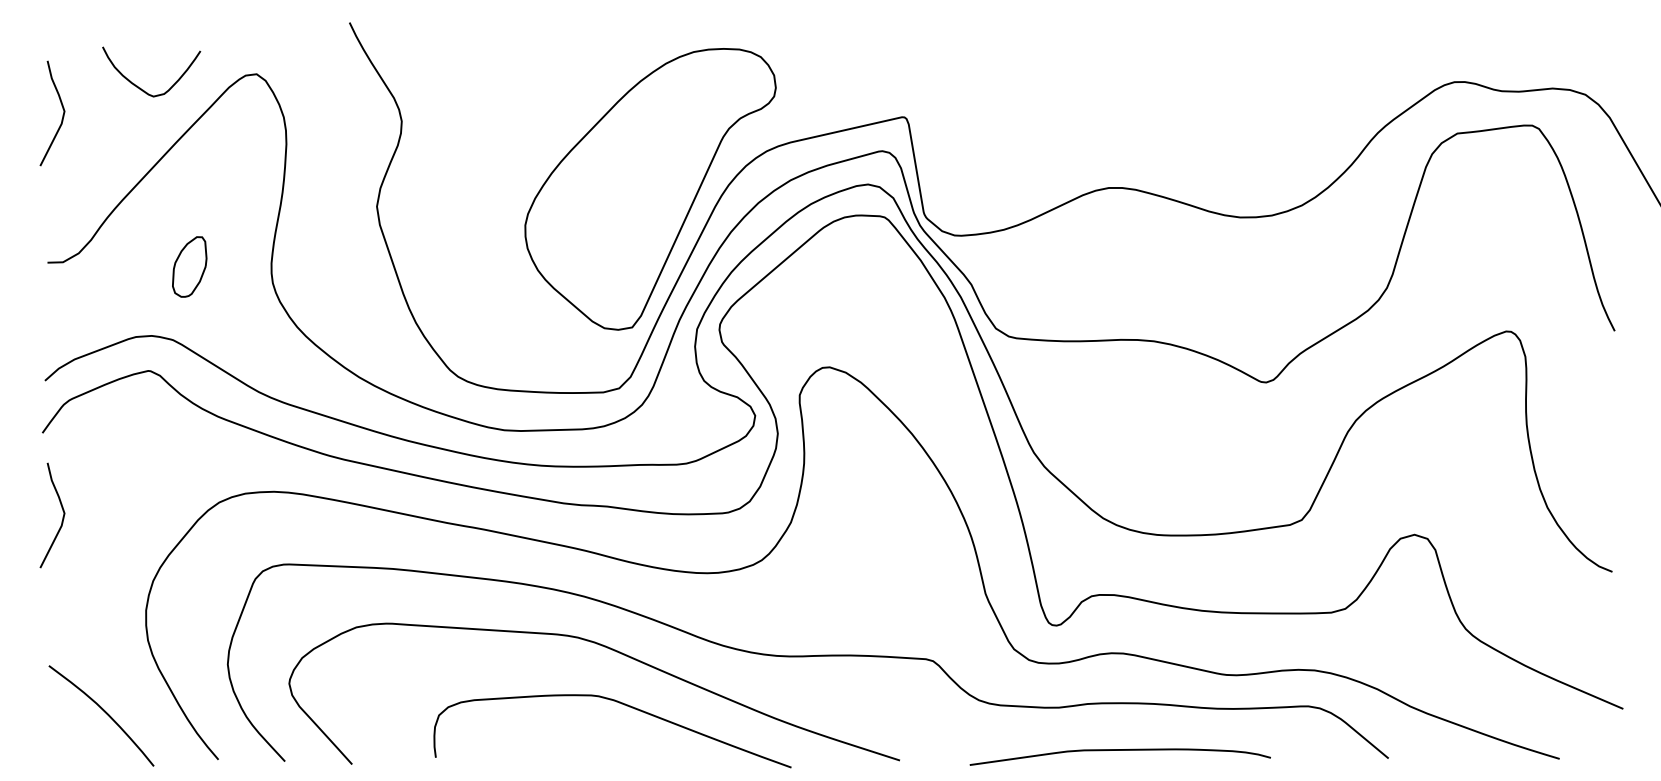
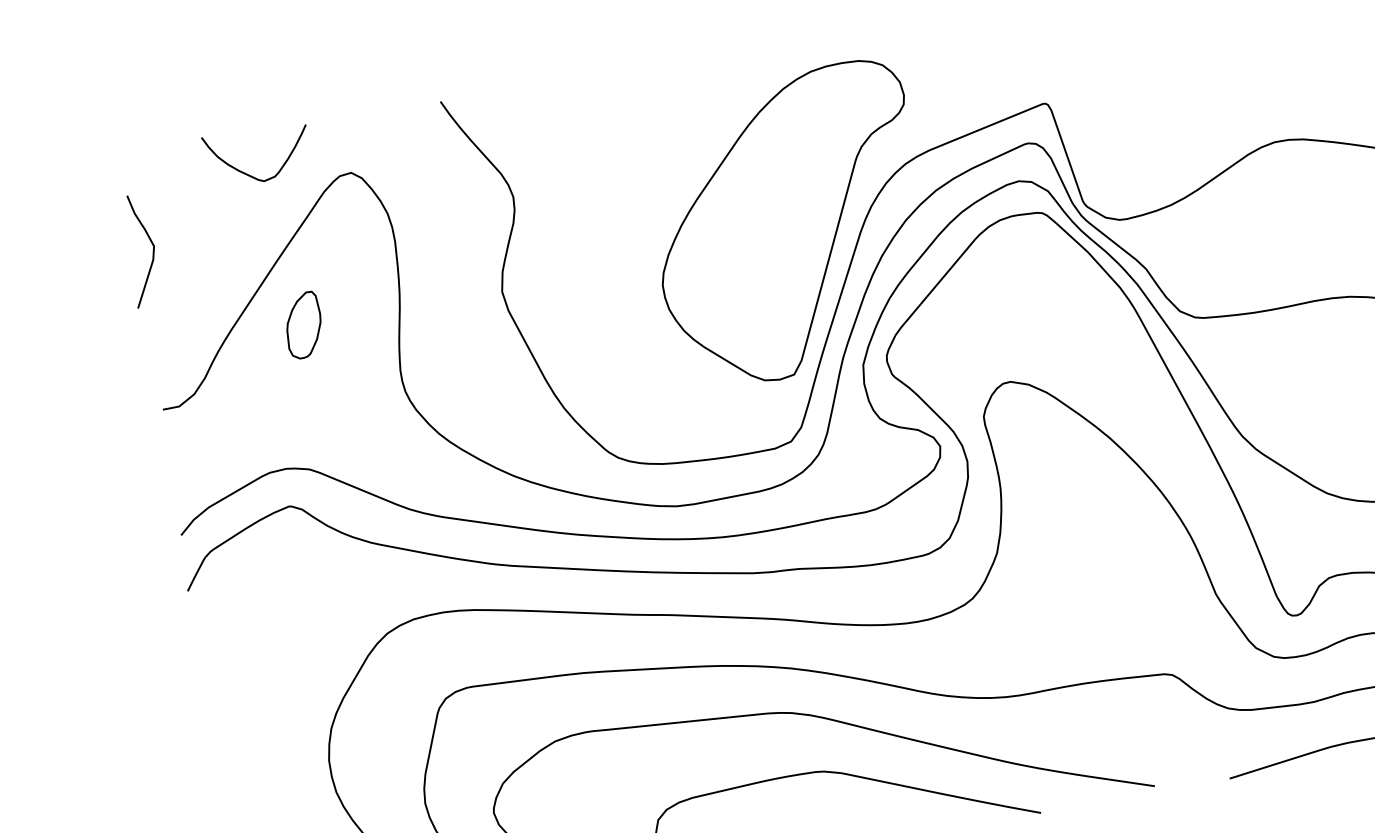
curve: (140, 87) -> (248, 173), moved
part: (189, 266) -> (303, 324), moved
curve: (62, 516) -> (223, 676), removed

